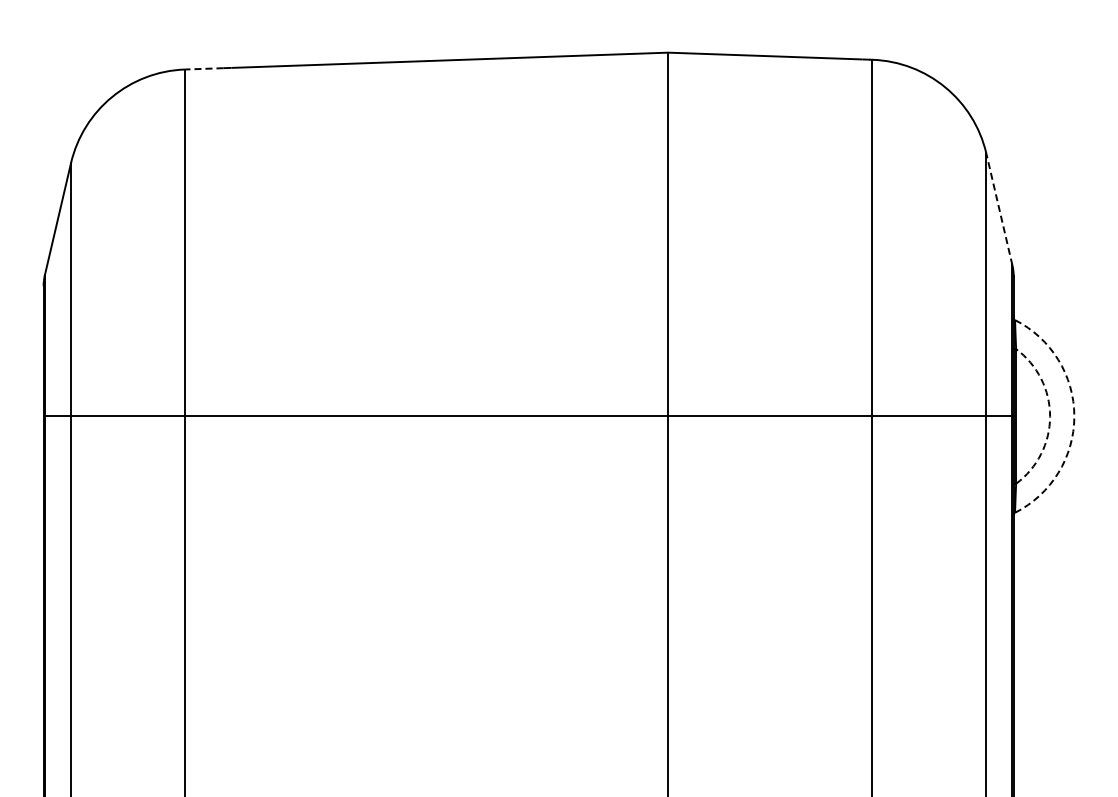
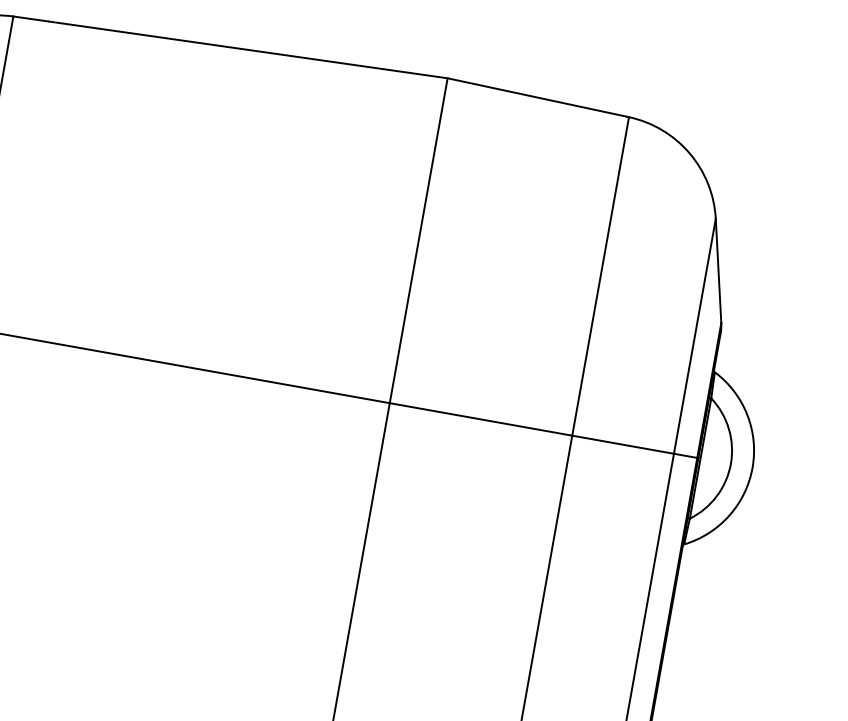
line: (203, 68) -> (30, 18), dashed -> solid
line: (999, 209) -> (718, 271), dashed -> solid
arc: (1050, 416) -> (731, 464), dashed -> solid
arc: (1074, 416) -> (752, 467), dashed -> solid

